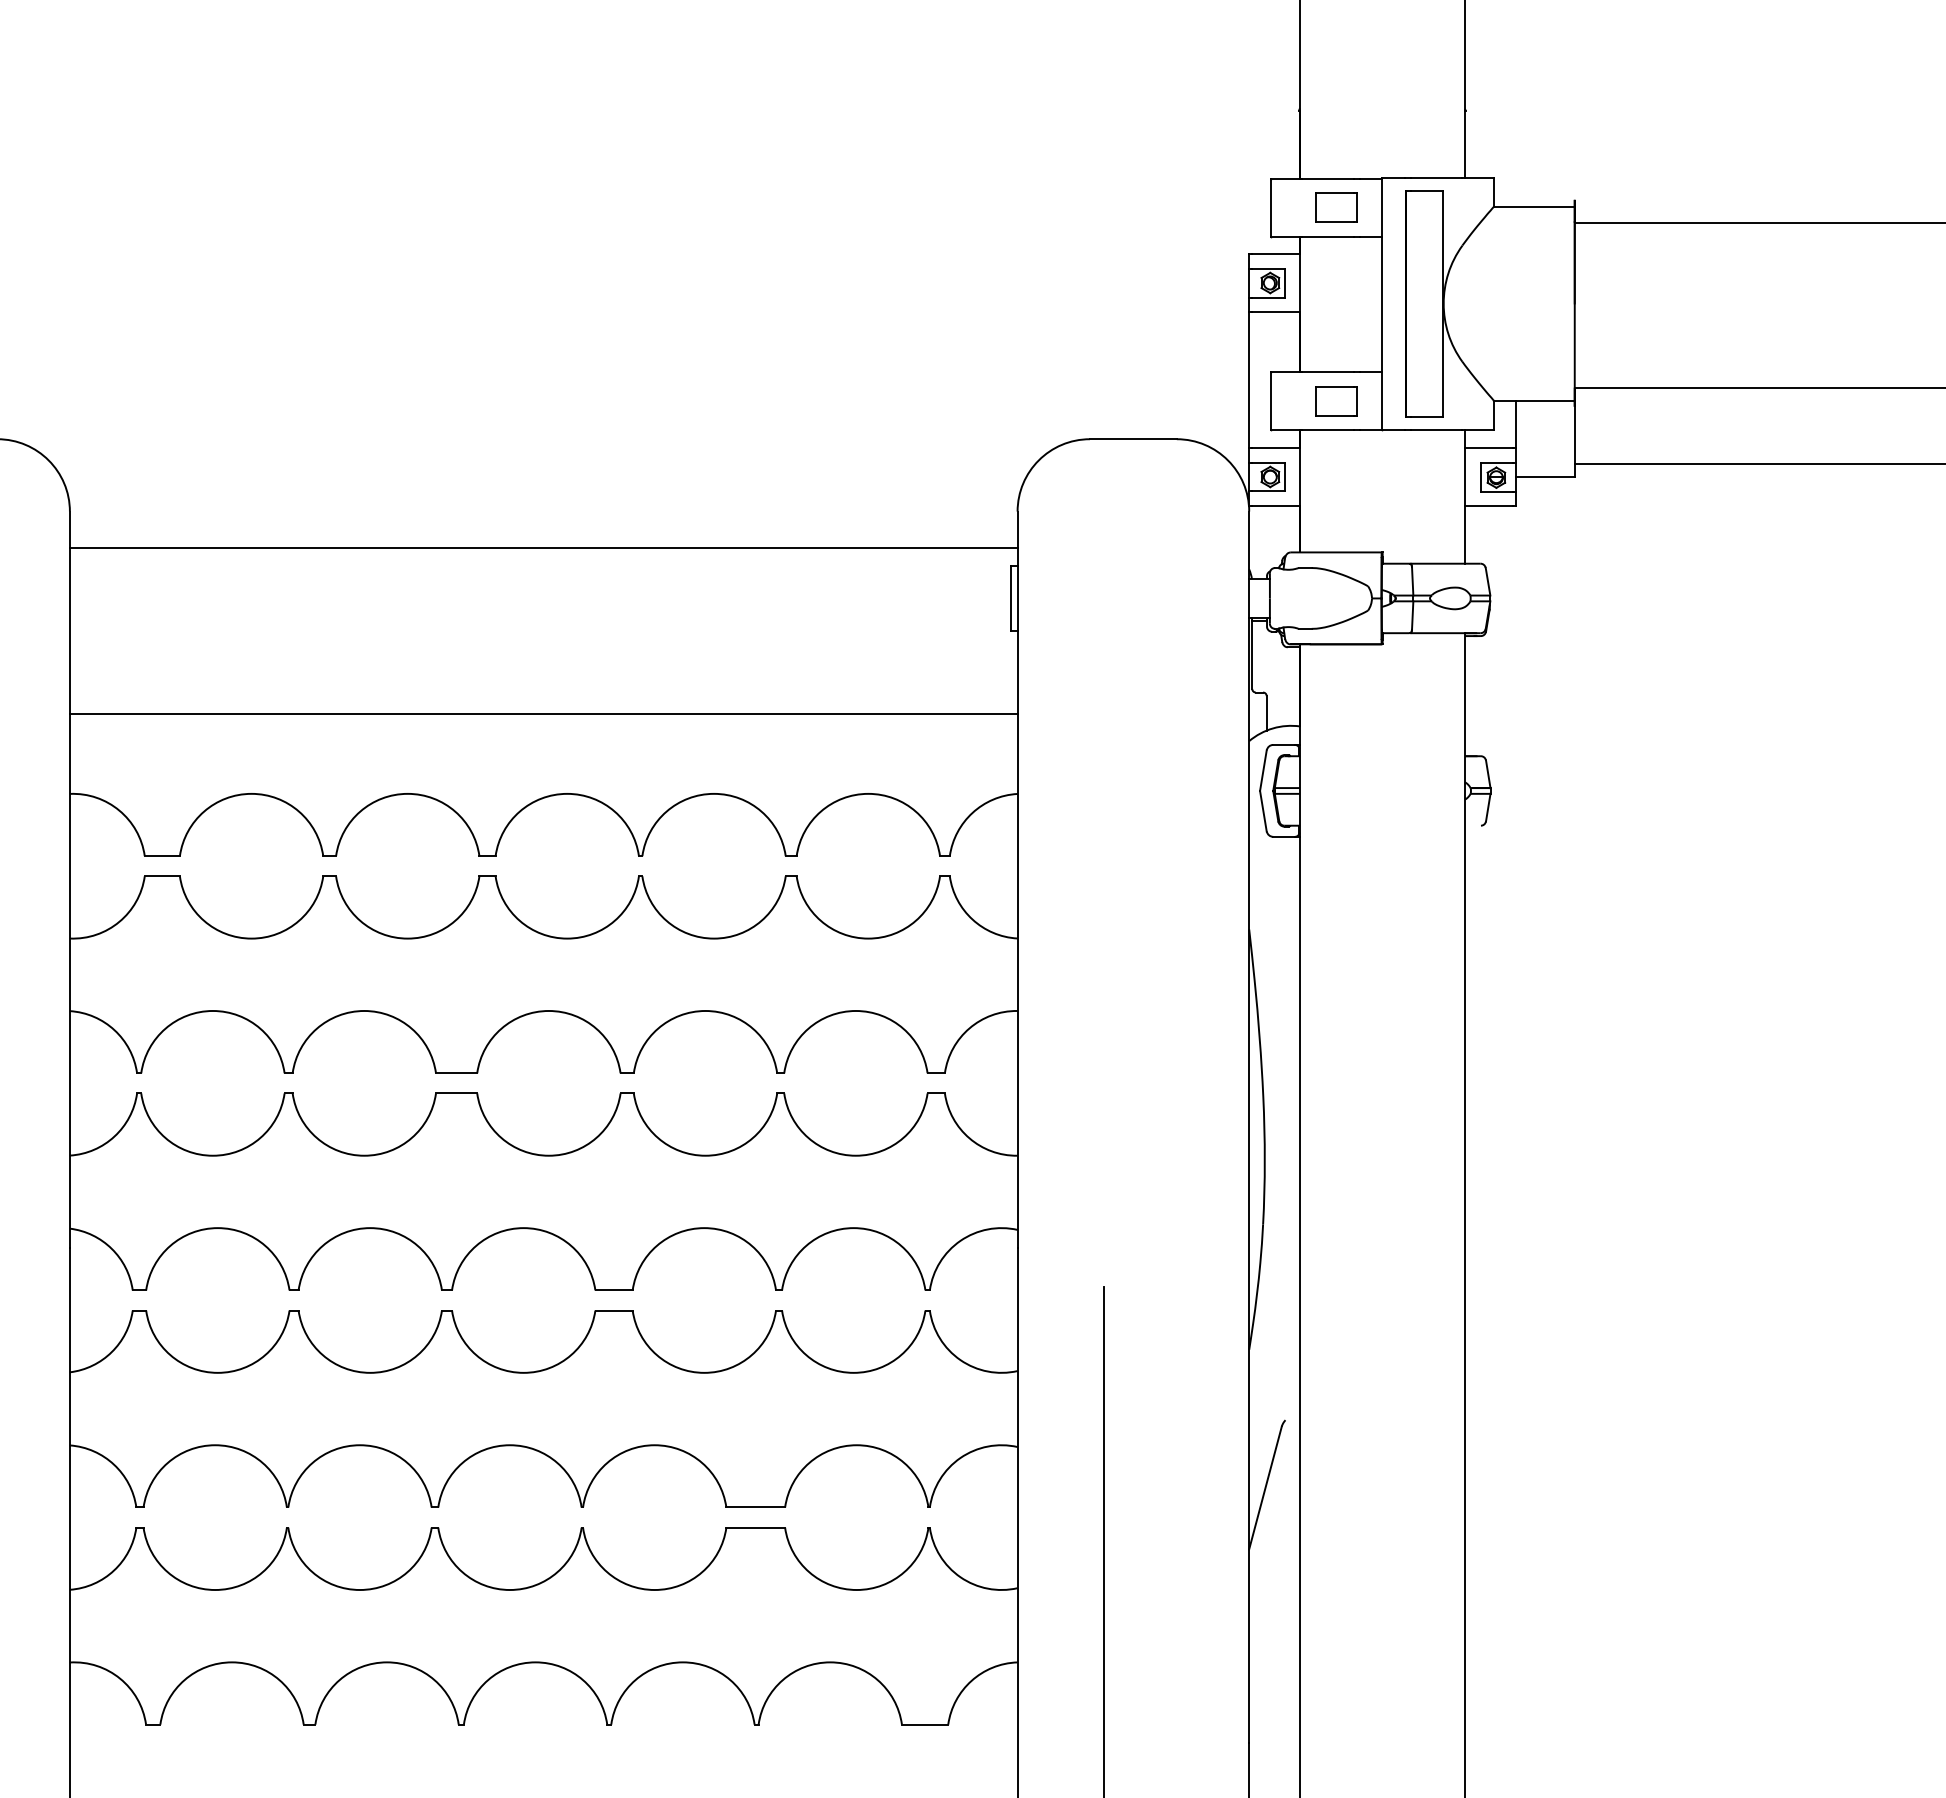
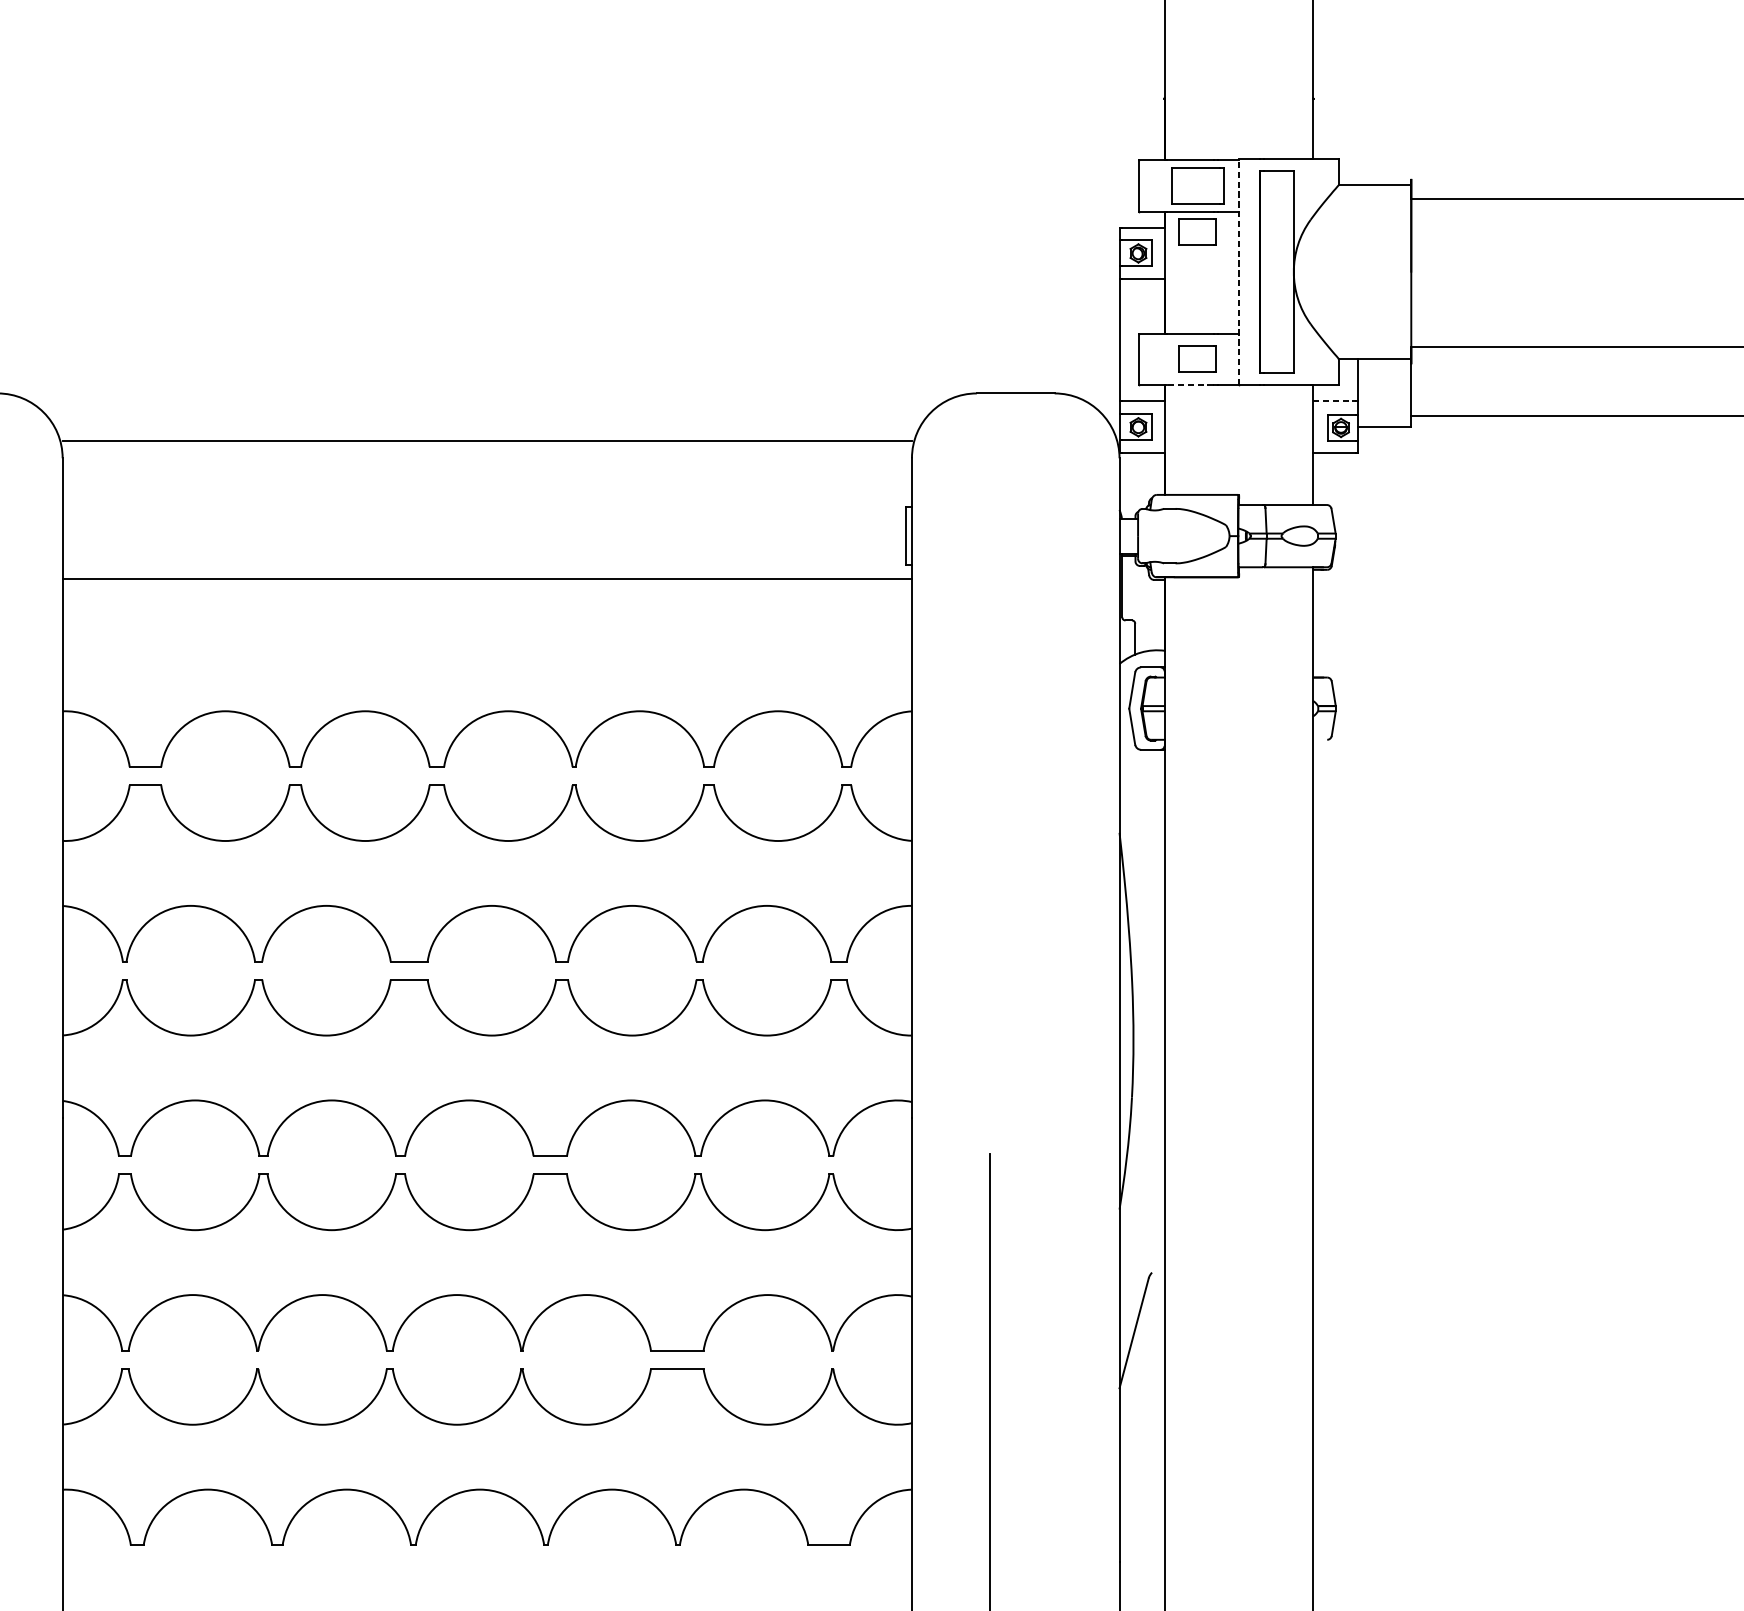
part: (1336, 207) -> (1197, 185), size x1.4
part: (1336, 259) -> (1197, 232), added
line: (1382, 303) -> (1238, 271), solid -> dashed
line: (1328, 430) -> (1190, 385), solid -> dashed
line: (1489, 448) -> (1334, 401), solid -> dashed
line: (543, 547) -> (487, 441), moved
line: (543, 714) -> (487, 579), moved

